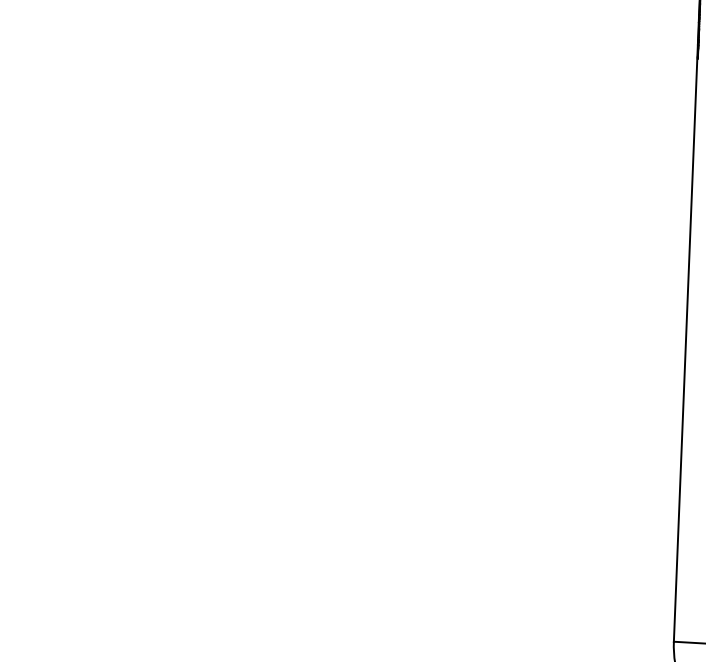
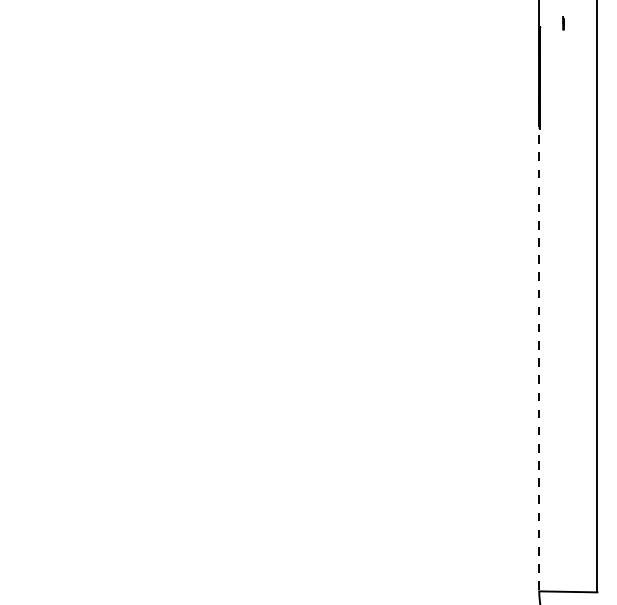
line: (686, 343) -> (539, 354), solid -> dashed

